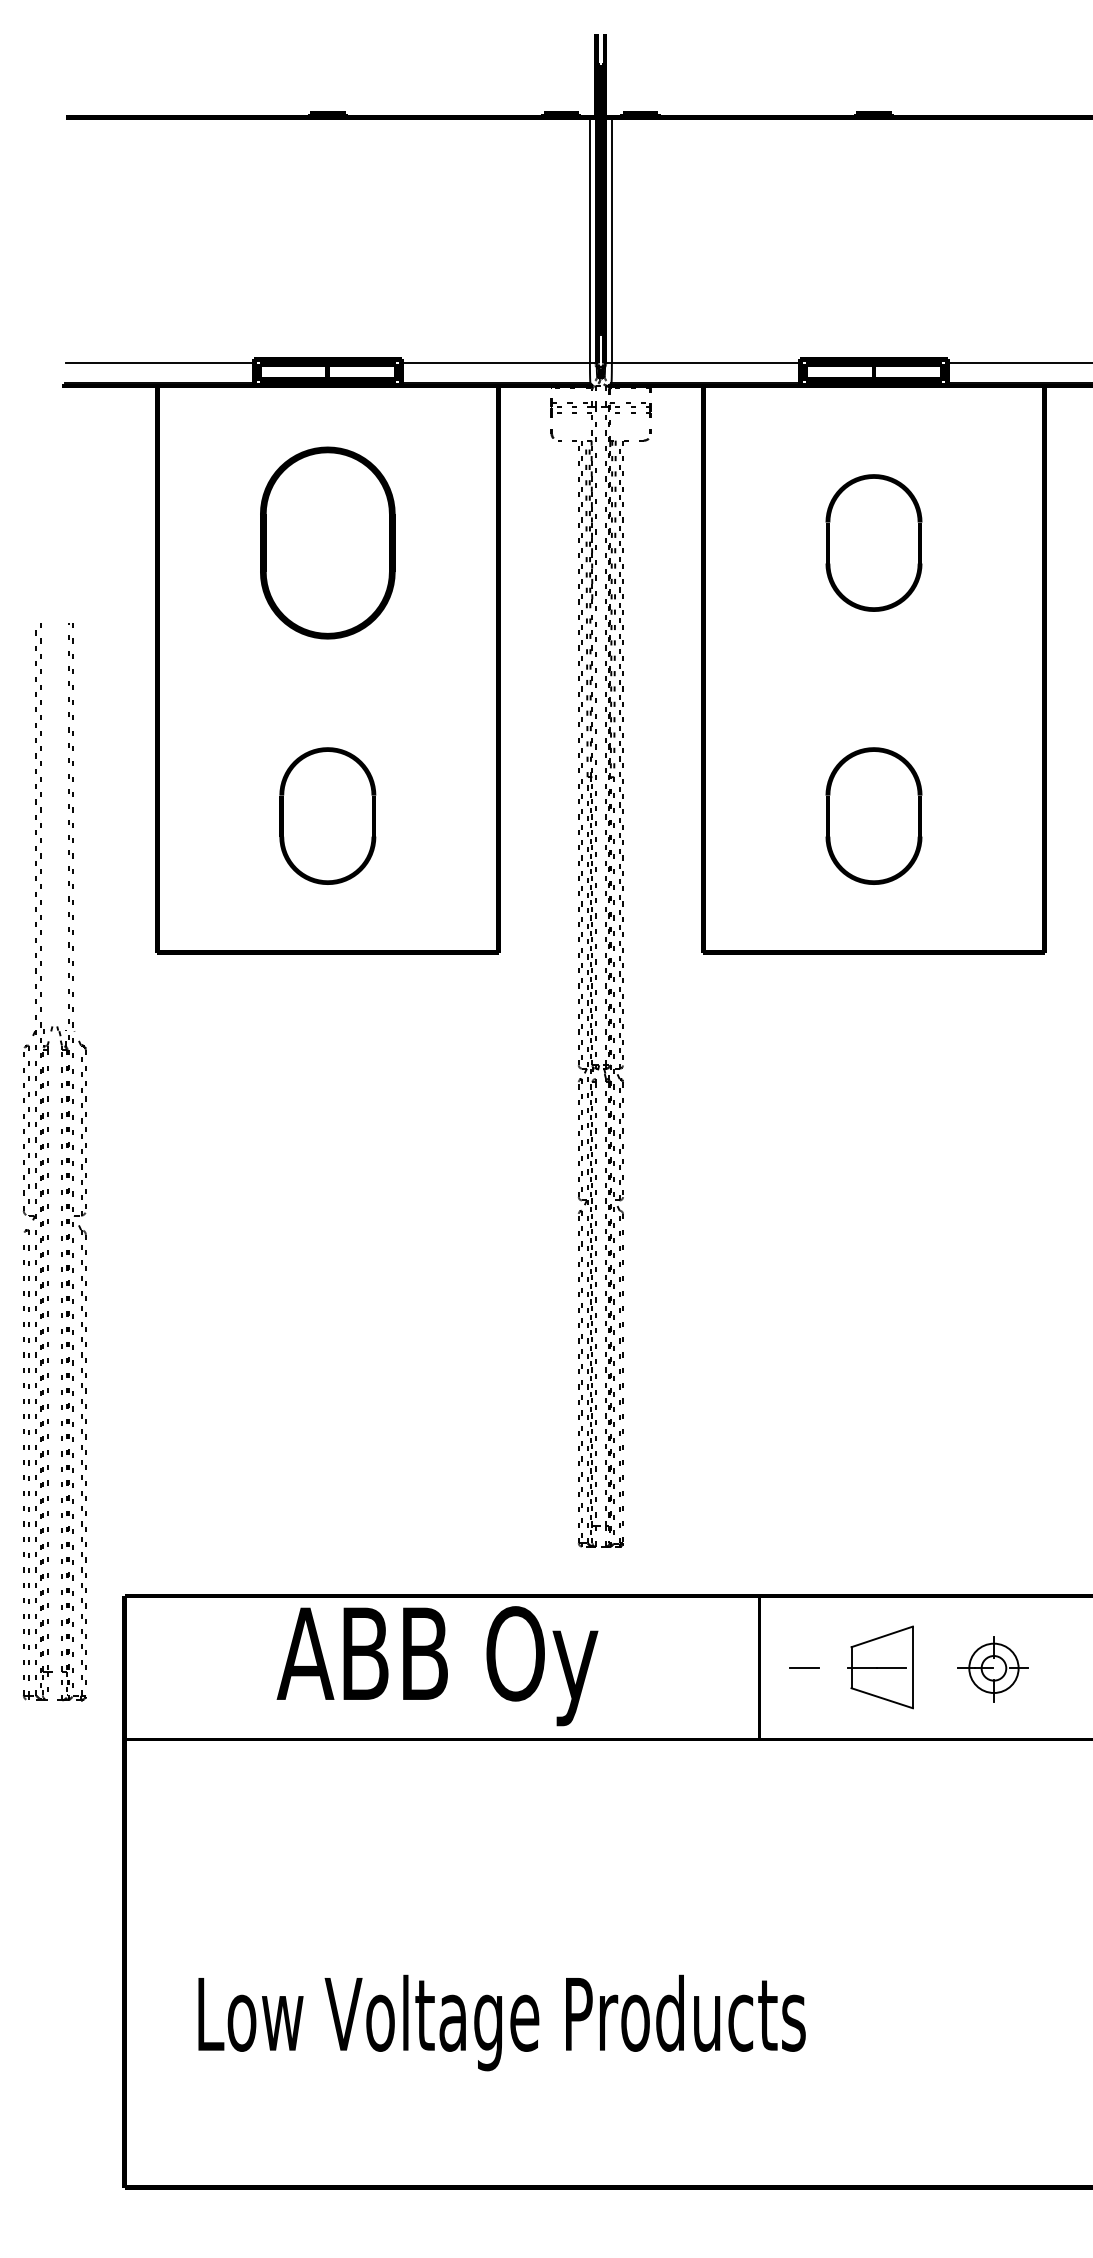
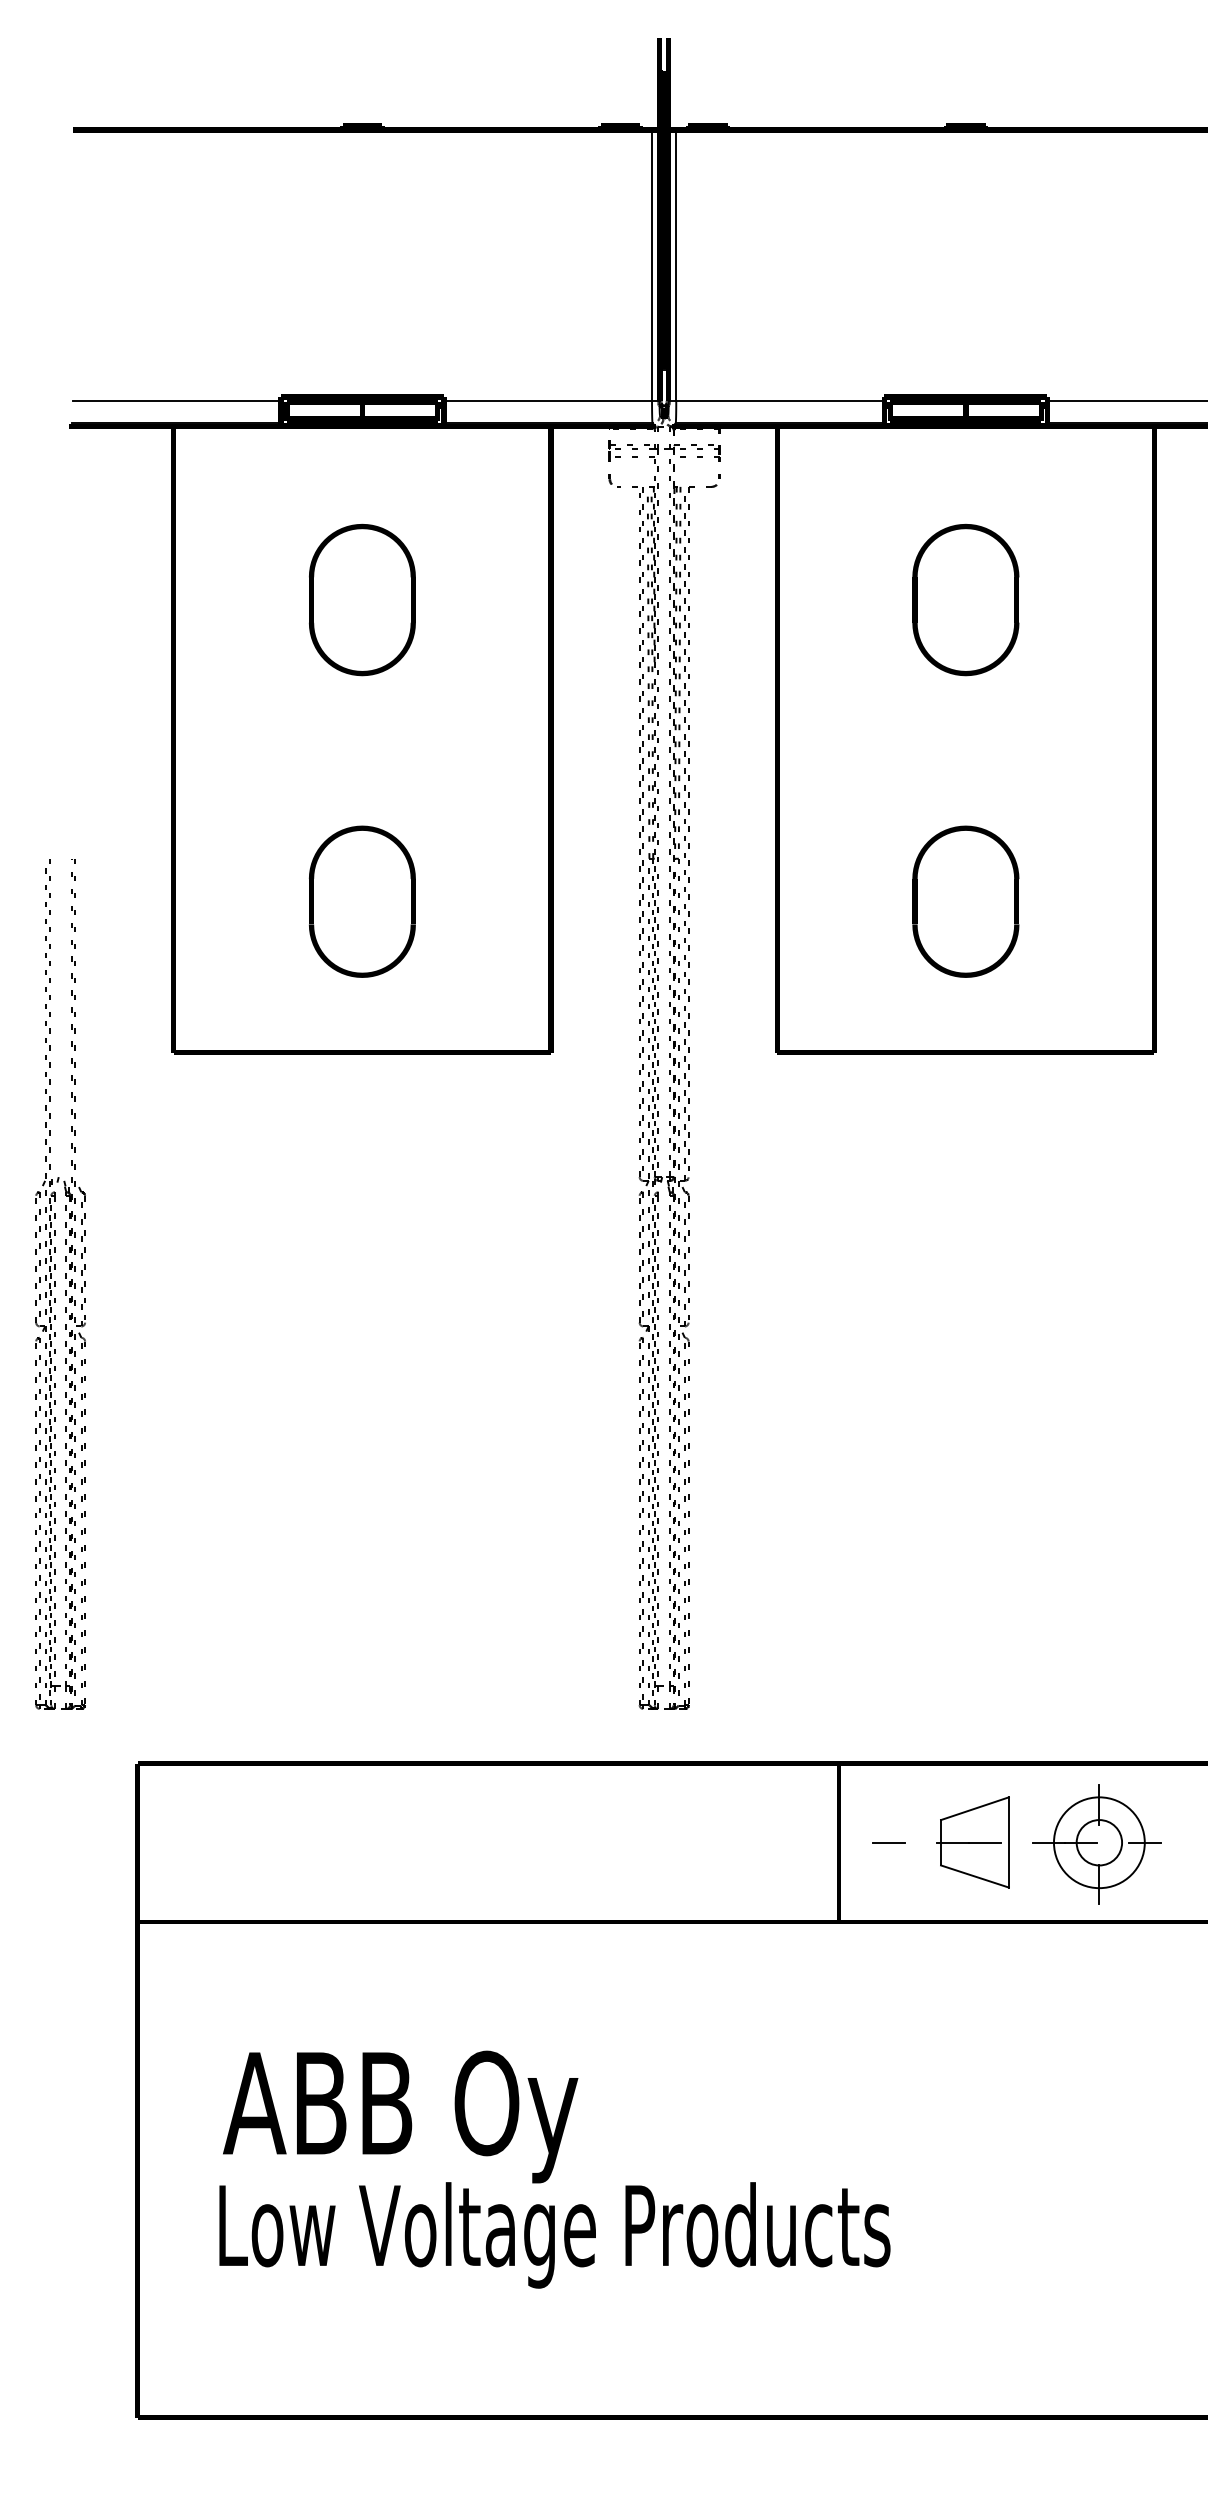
part: (327, 542) -> (362, 599), size x0.71
part: (54, 1162) -> (60, 1284), size x0.71
text: (437, 1665) -> (400, 2116), moved
part: (992, 1669) -> (1096, 1844), size x1.67

